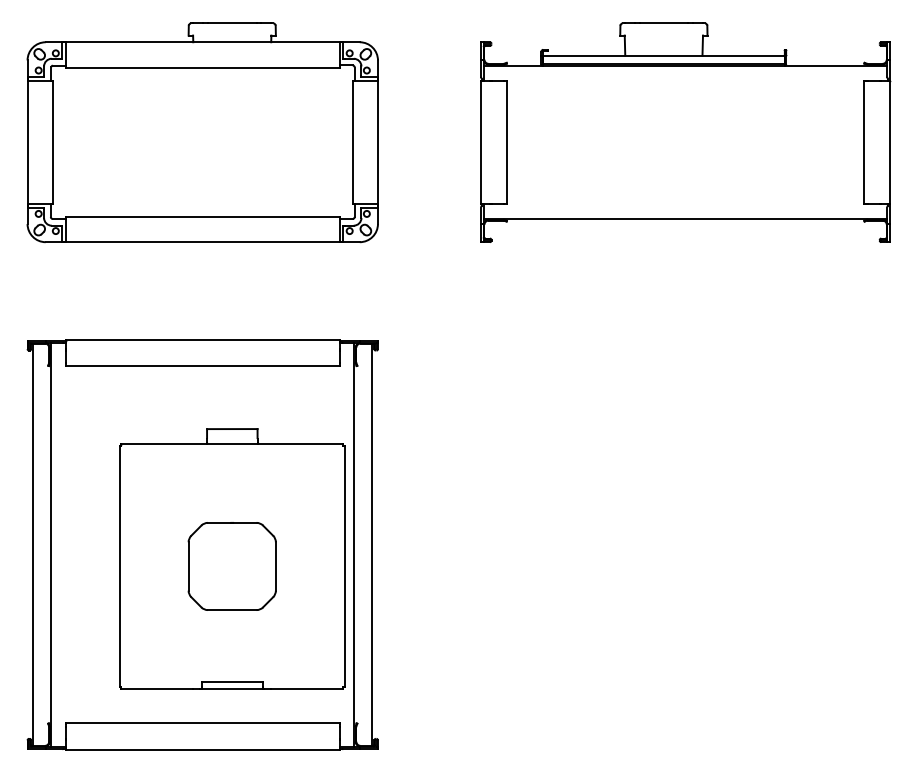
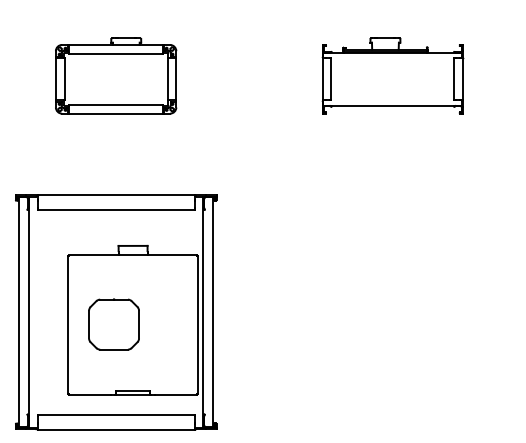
part: (201, 131) -> (115, 75), size x0.6
part: (684, 131) -> (392, 75), size x0.6
part: (231, 566) -> (113, 324), moved

